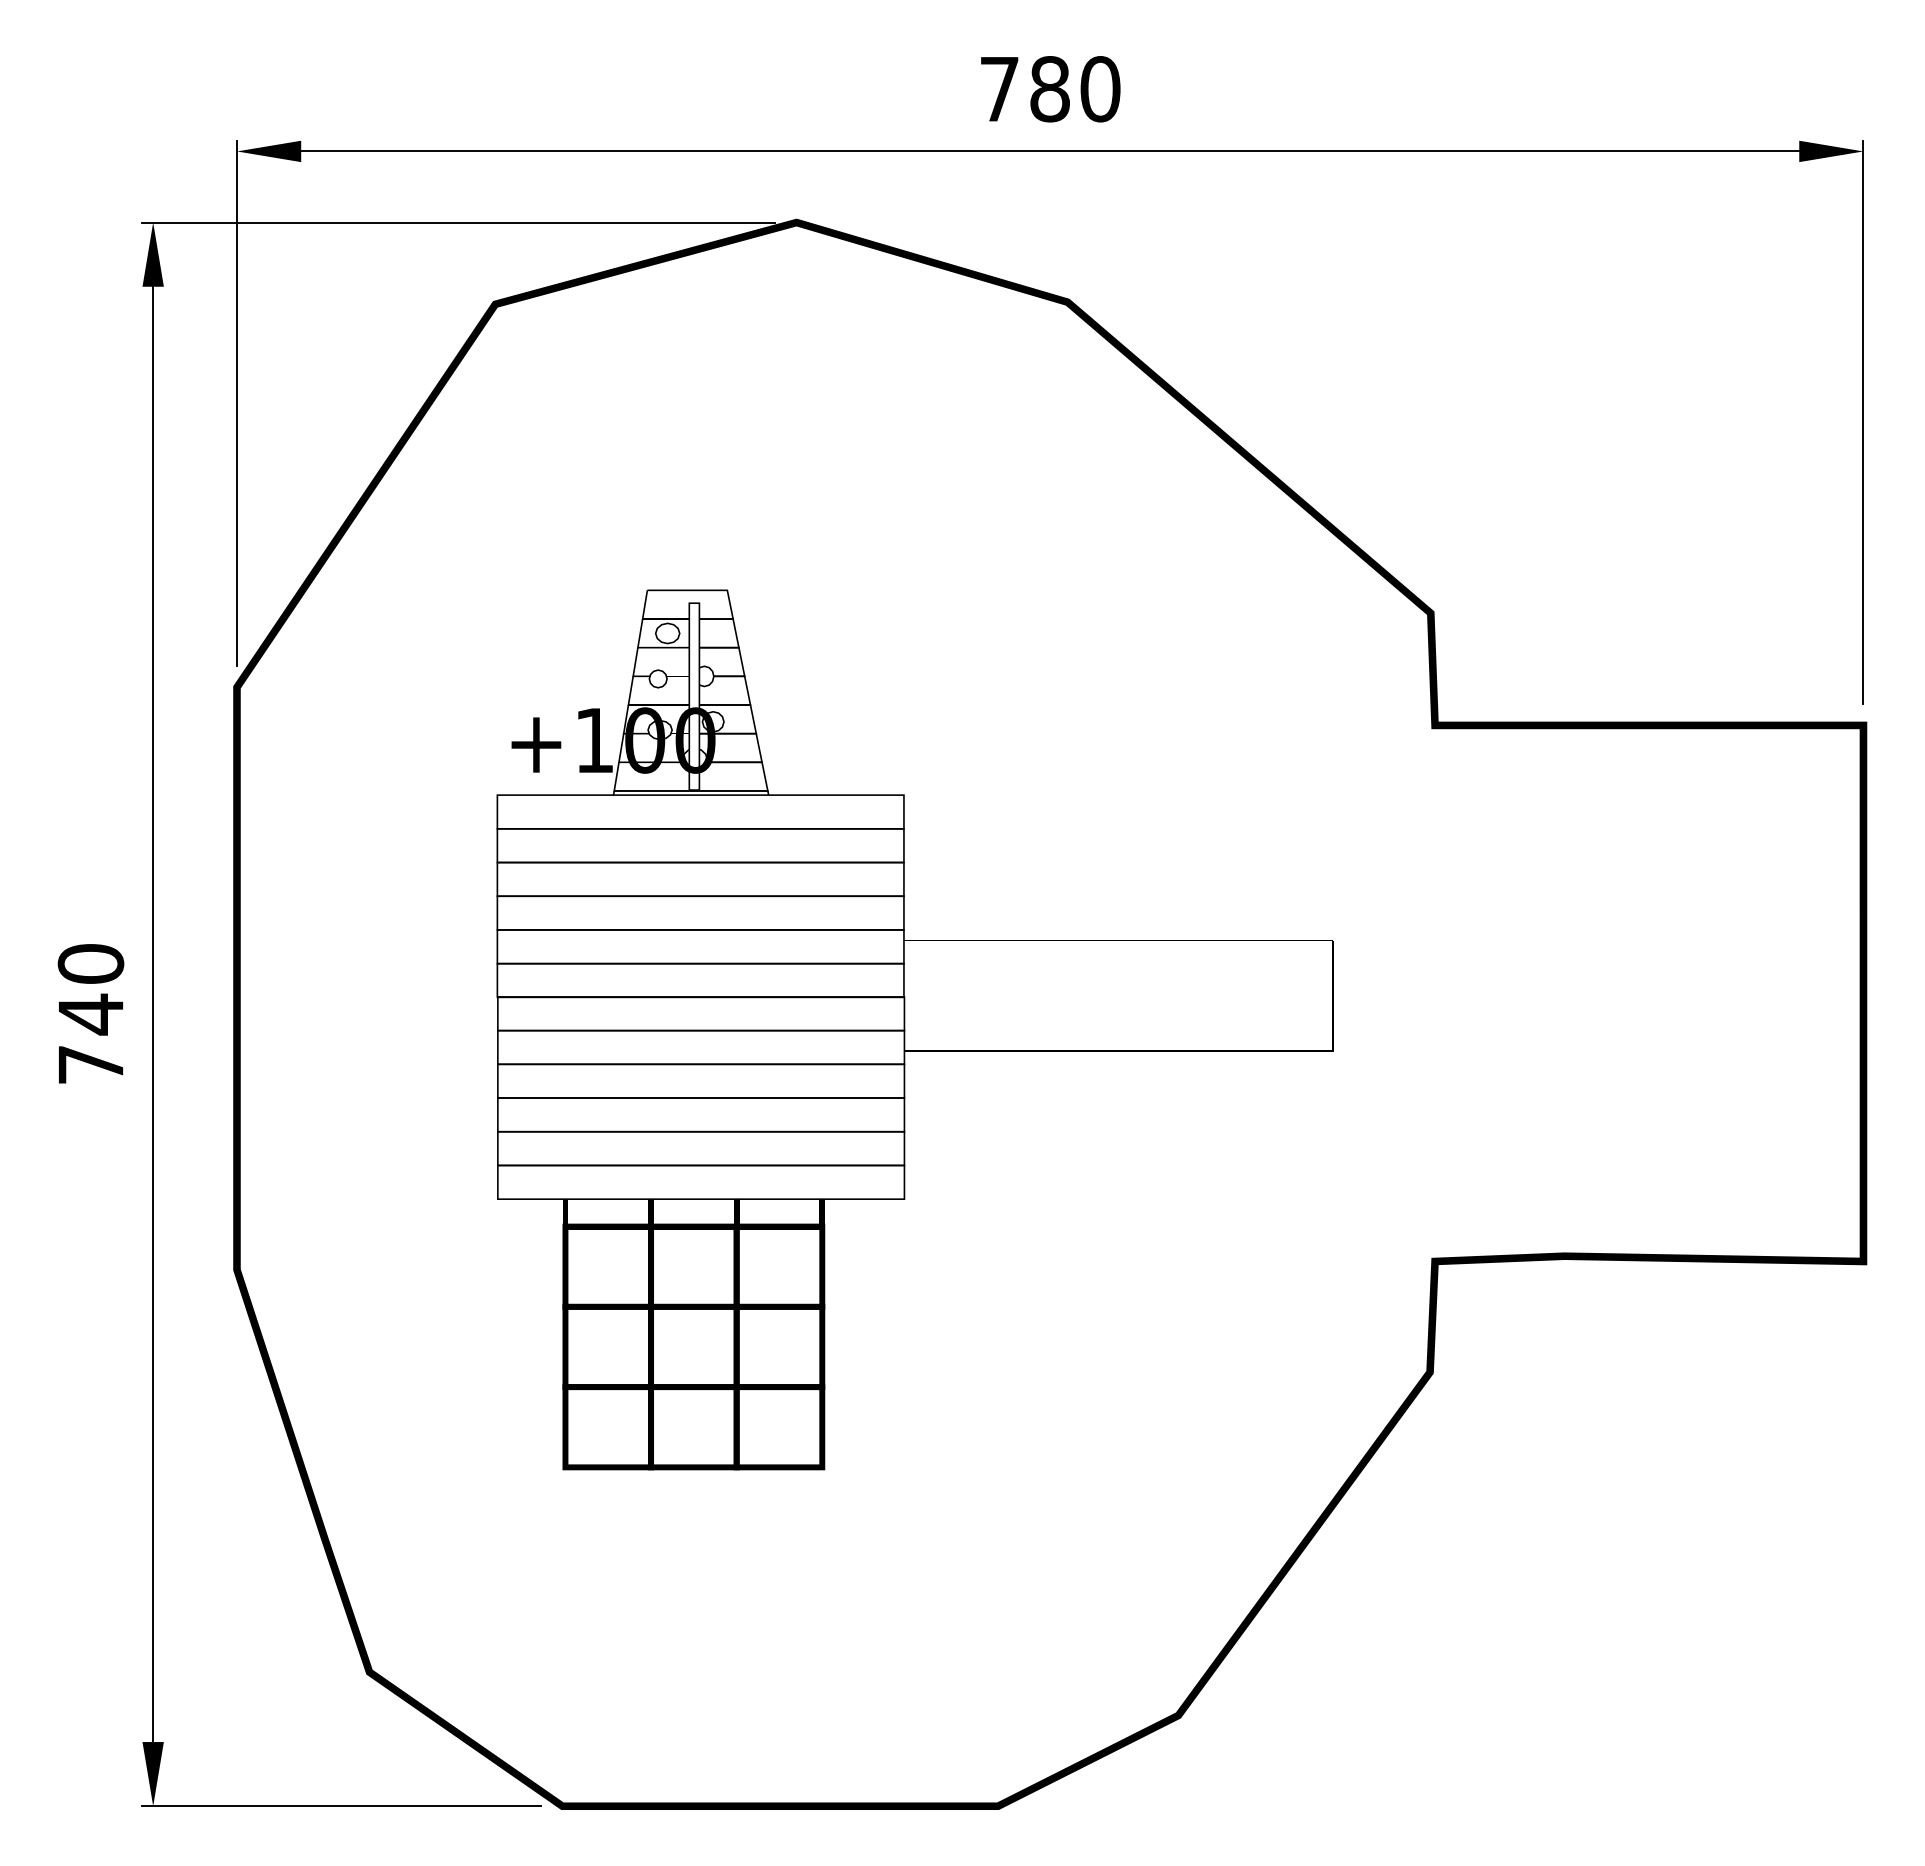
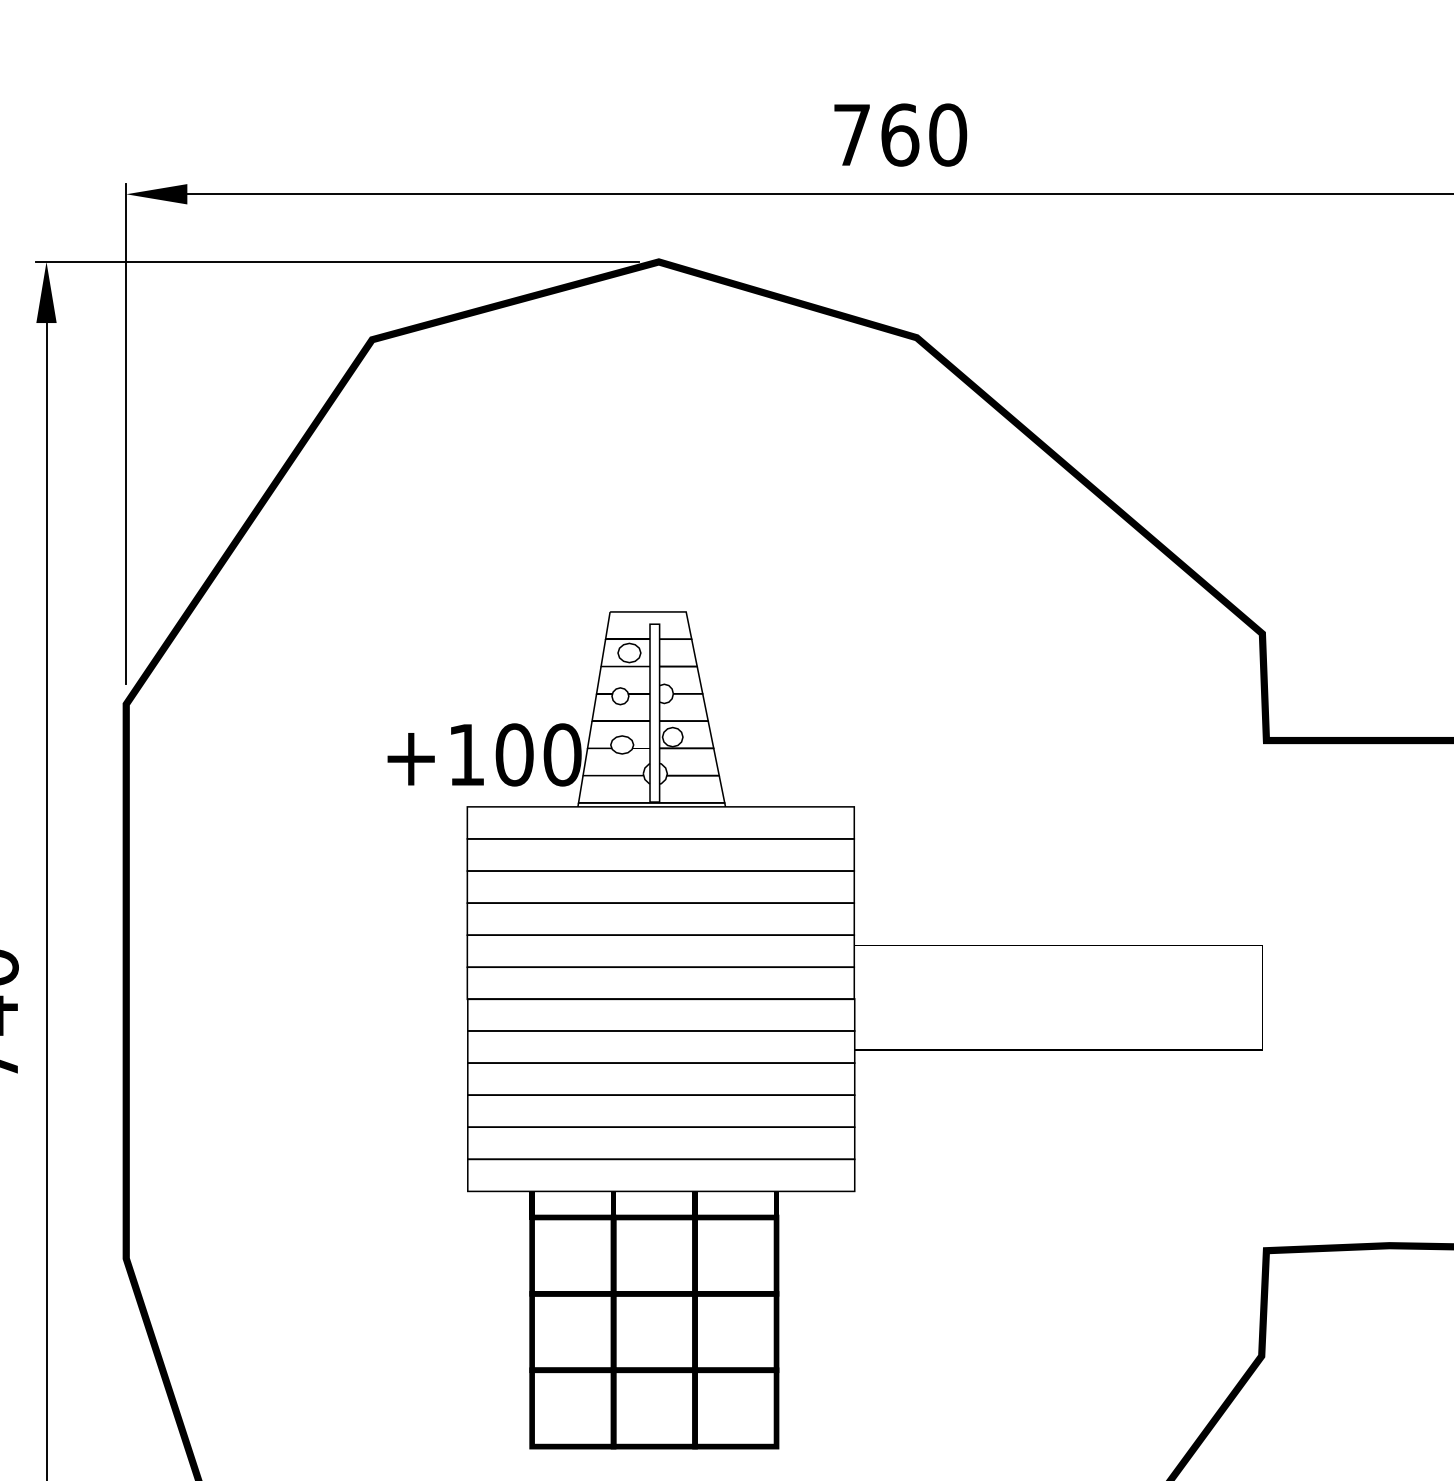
text: (1050, 89) -> (900, 135), 780 -> 760
part: (873, 1029) -> (825, 1029), moved

